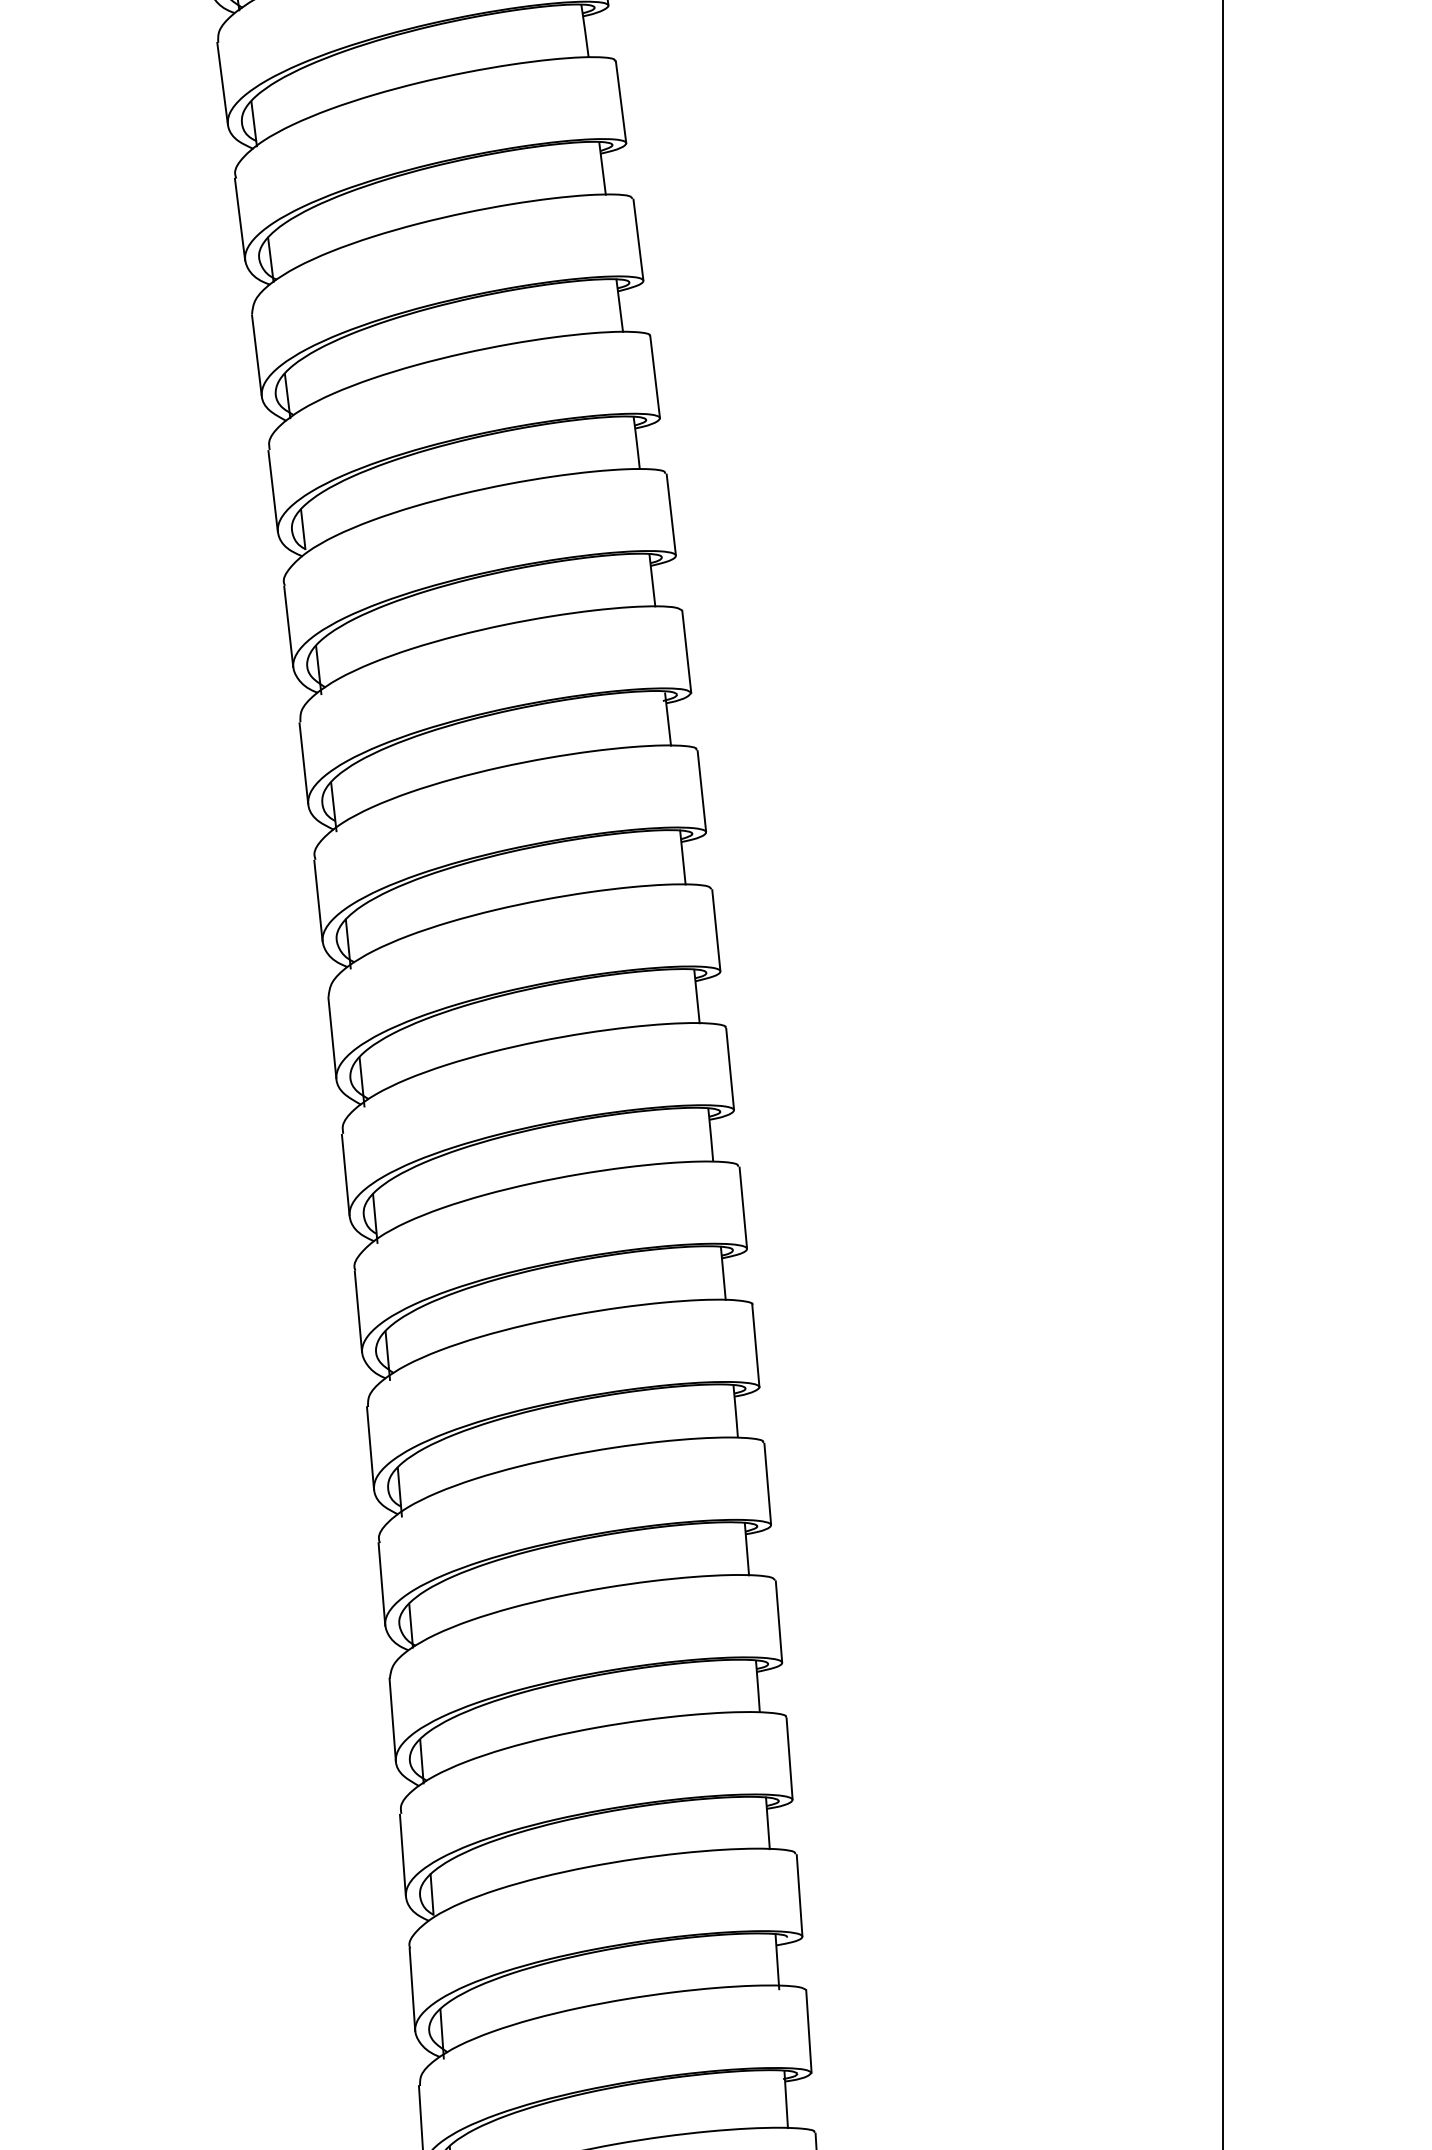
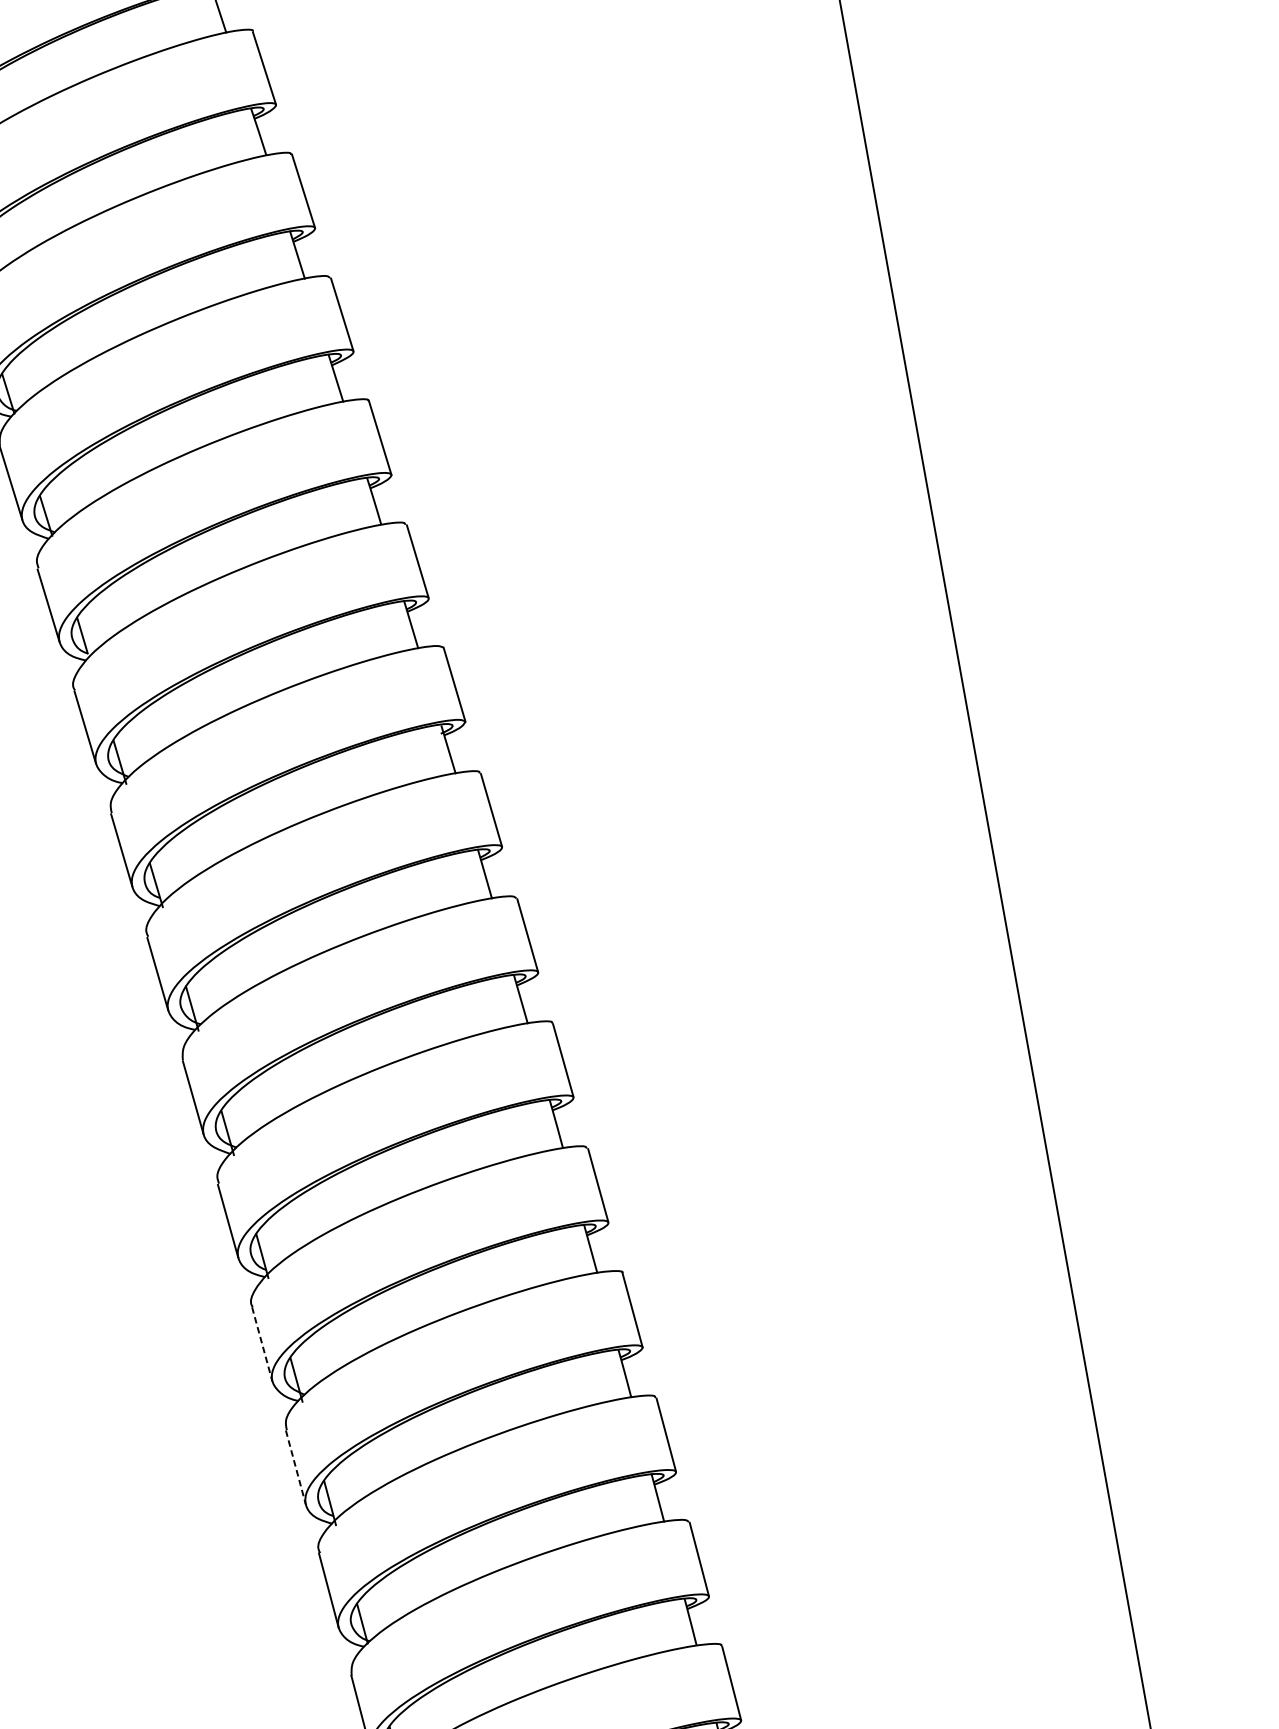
line: (358, 1311) -> (262, 1344), solid -> dashed
line: (370, 1448) -> (295, 1467), solid -> dashed

